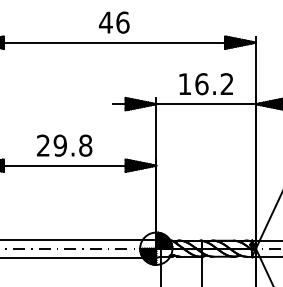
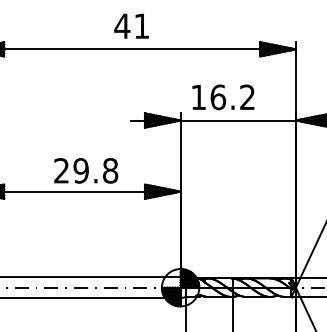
text: (122, 22) -> (141, 26), 46 -> 41
text: (205, 84) -> (222, 97), moved
text: (64, 145) -> (86, 170), moved

